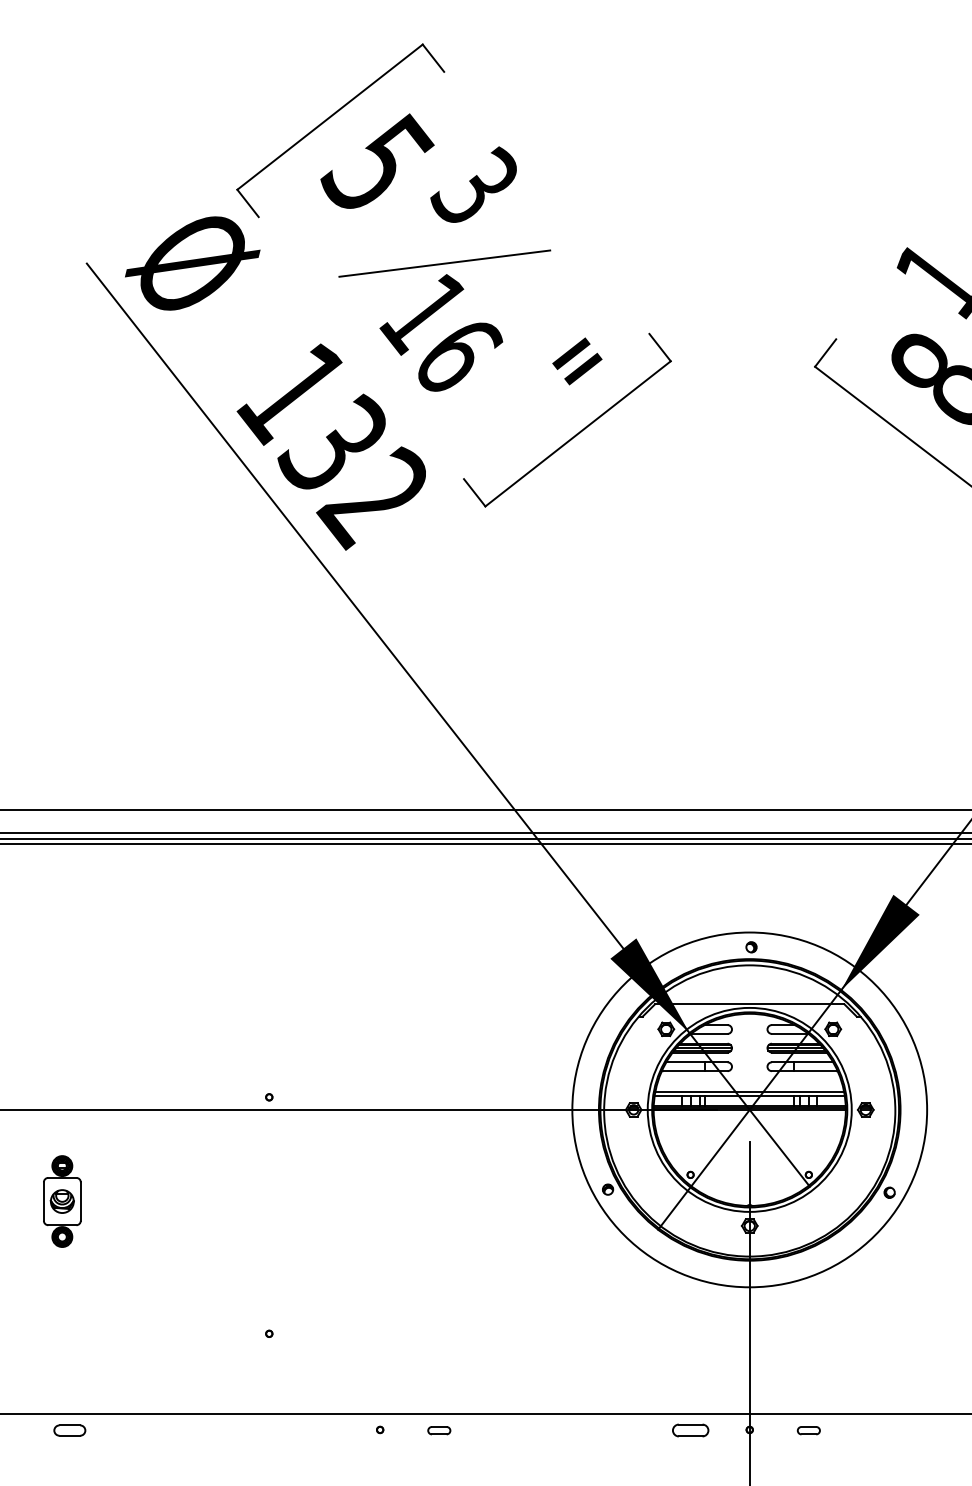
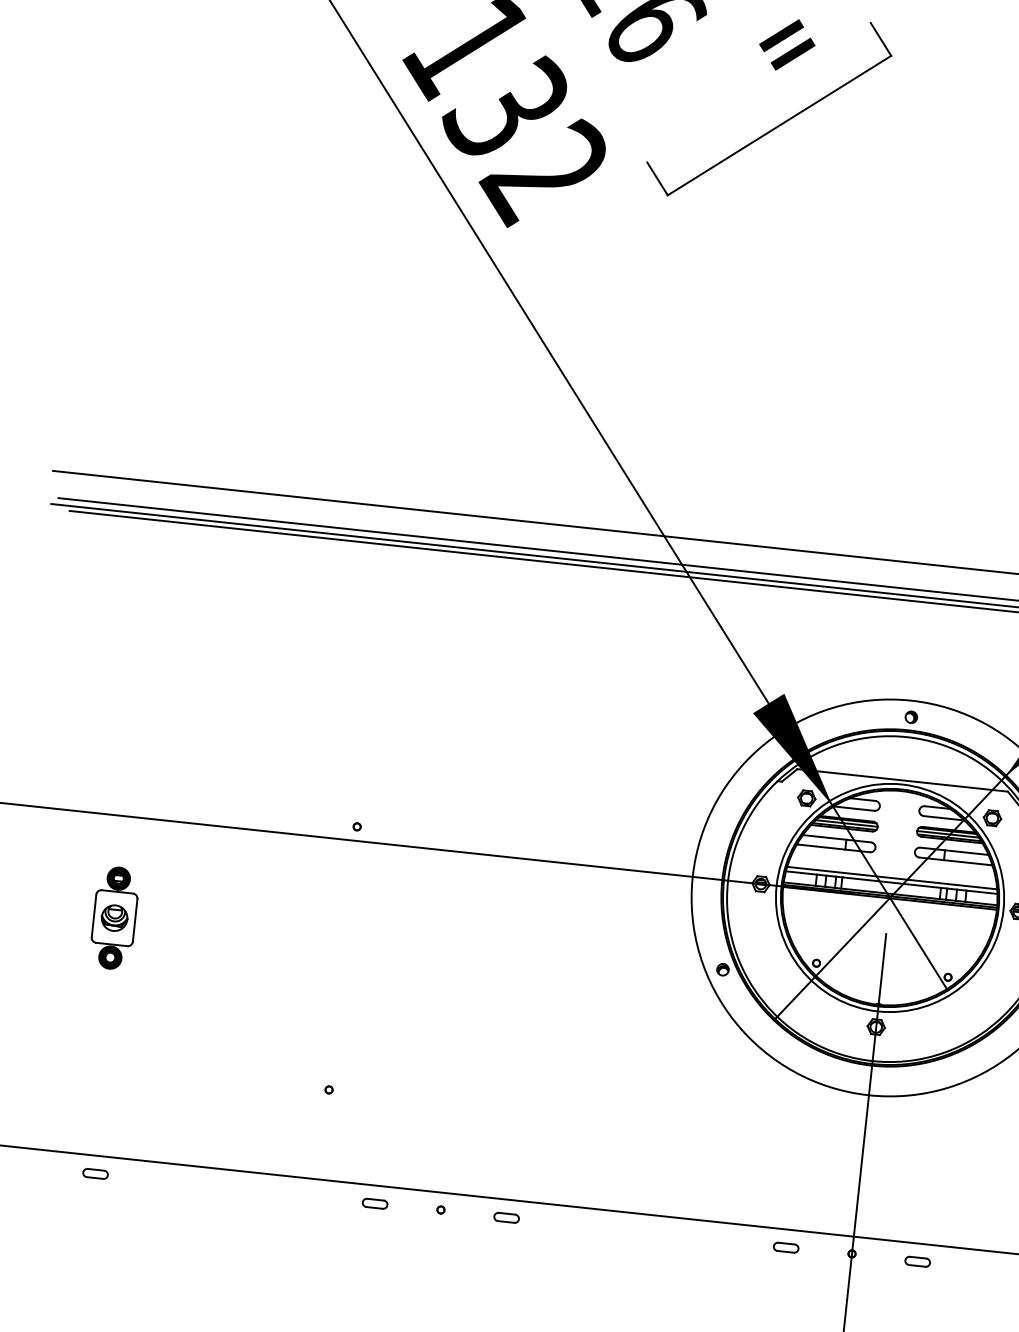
part: (69, 1430) -> (95, 1173), size x0.71
part: (320, 1430) -> (374, 1203), added
part: (690, 1430) -> (786, 1247), size x0.62

